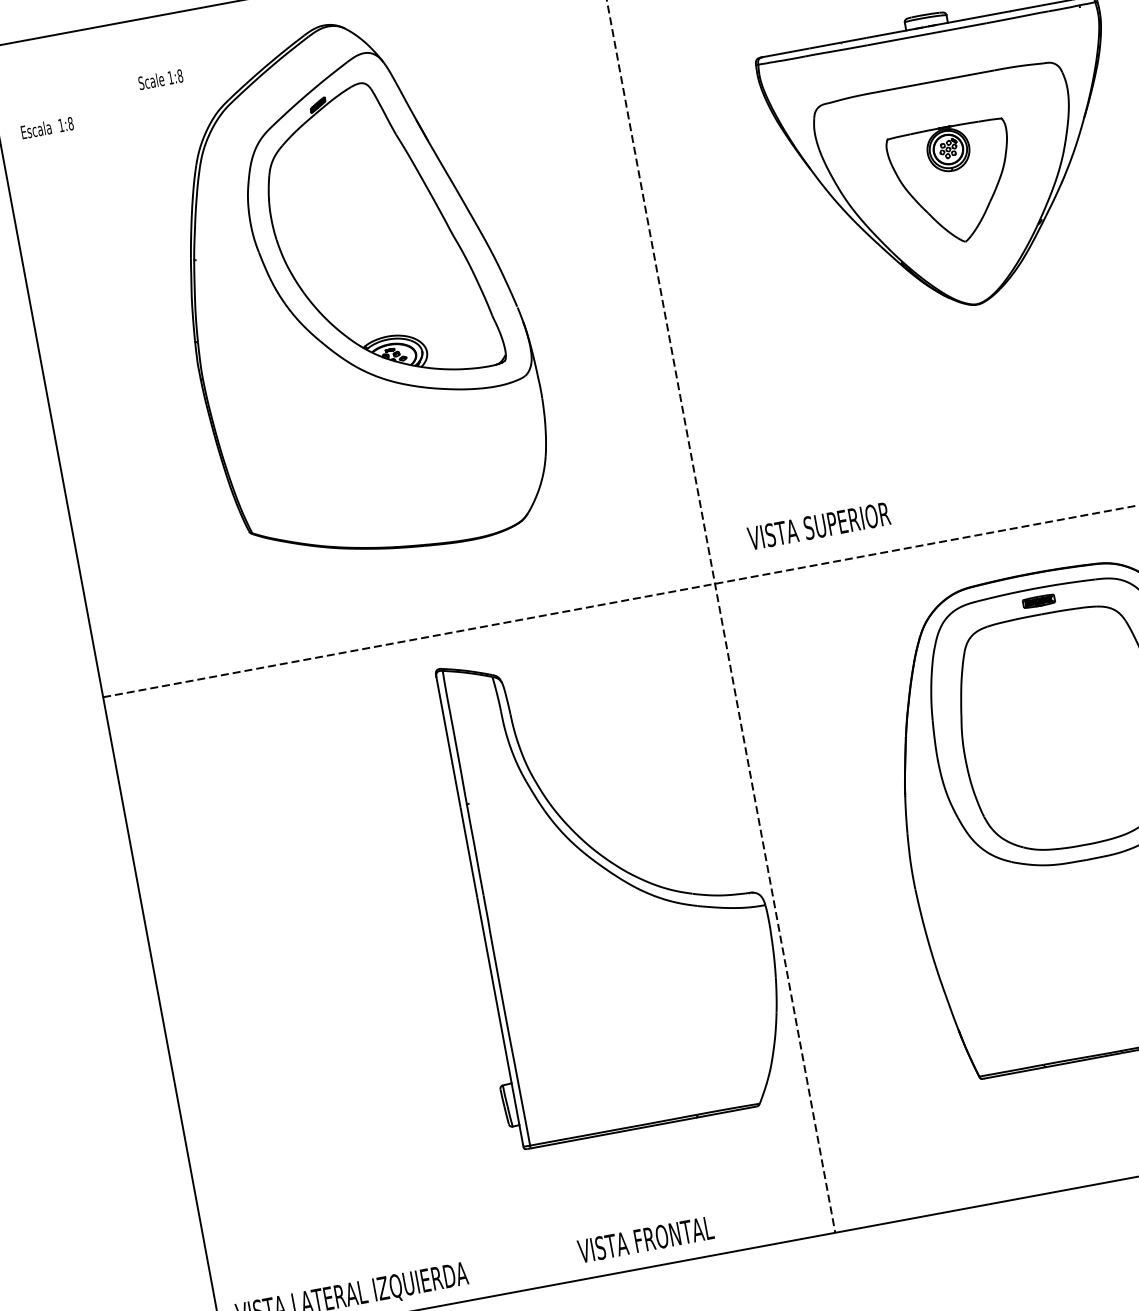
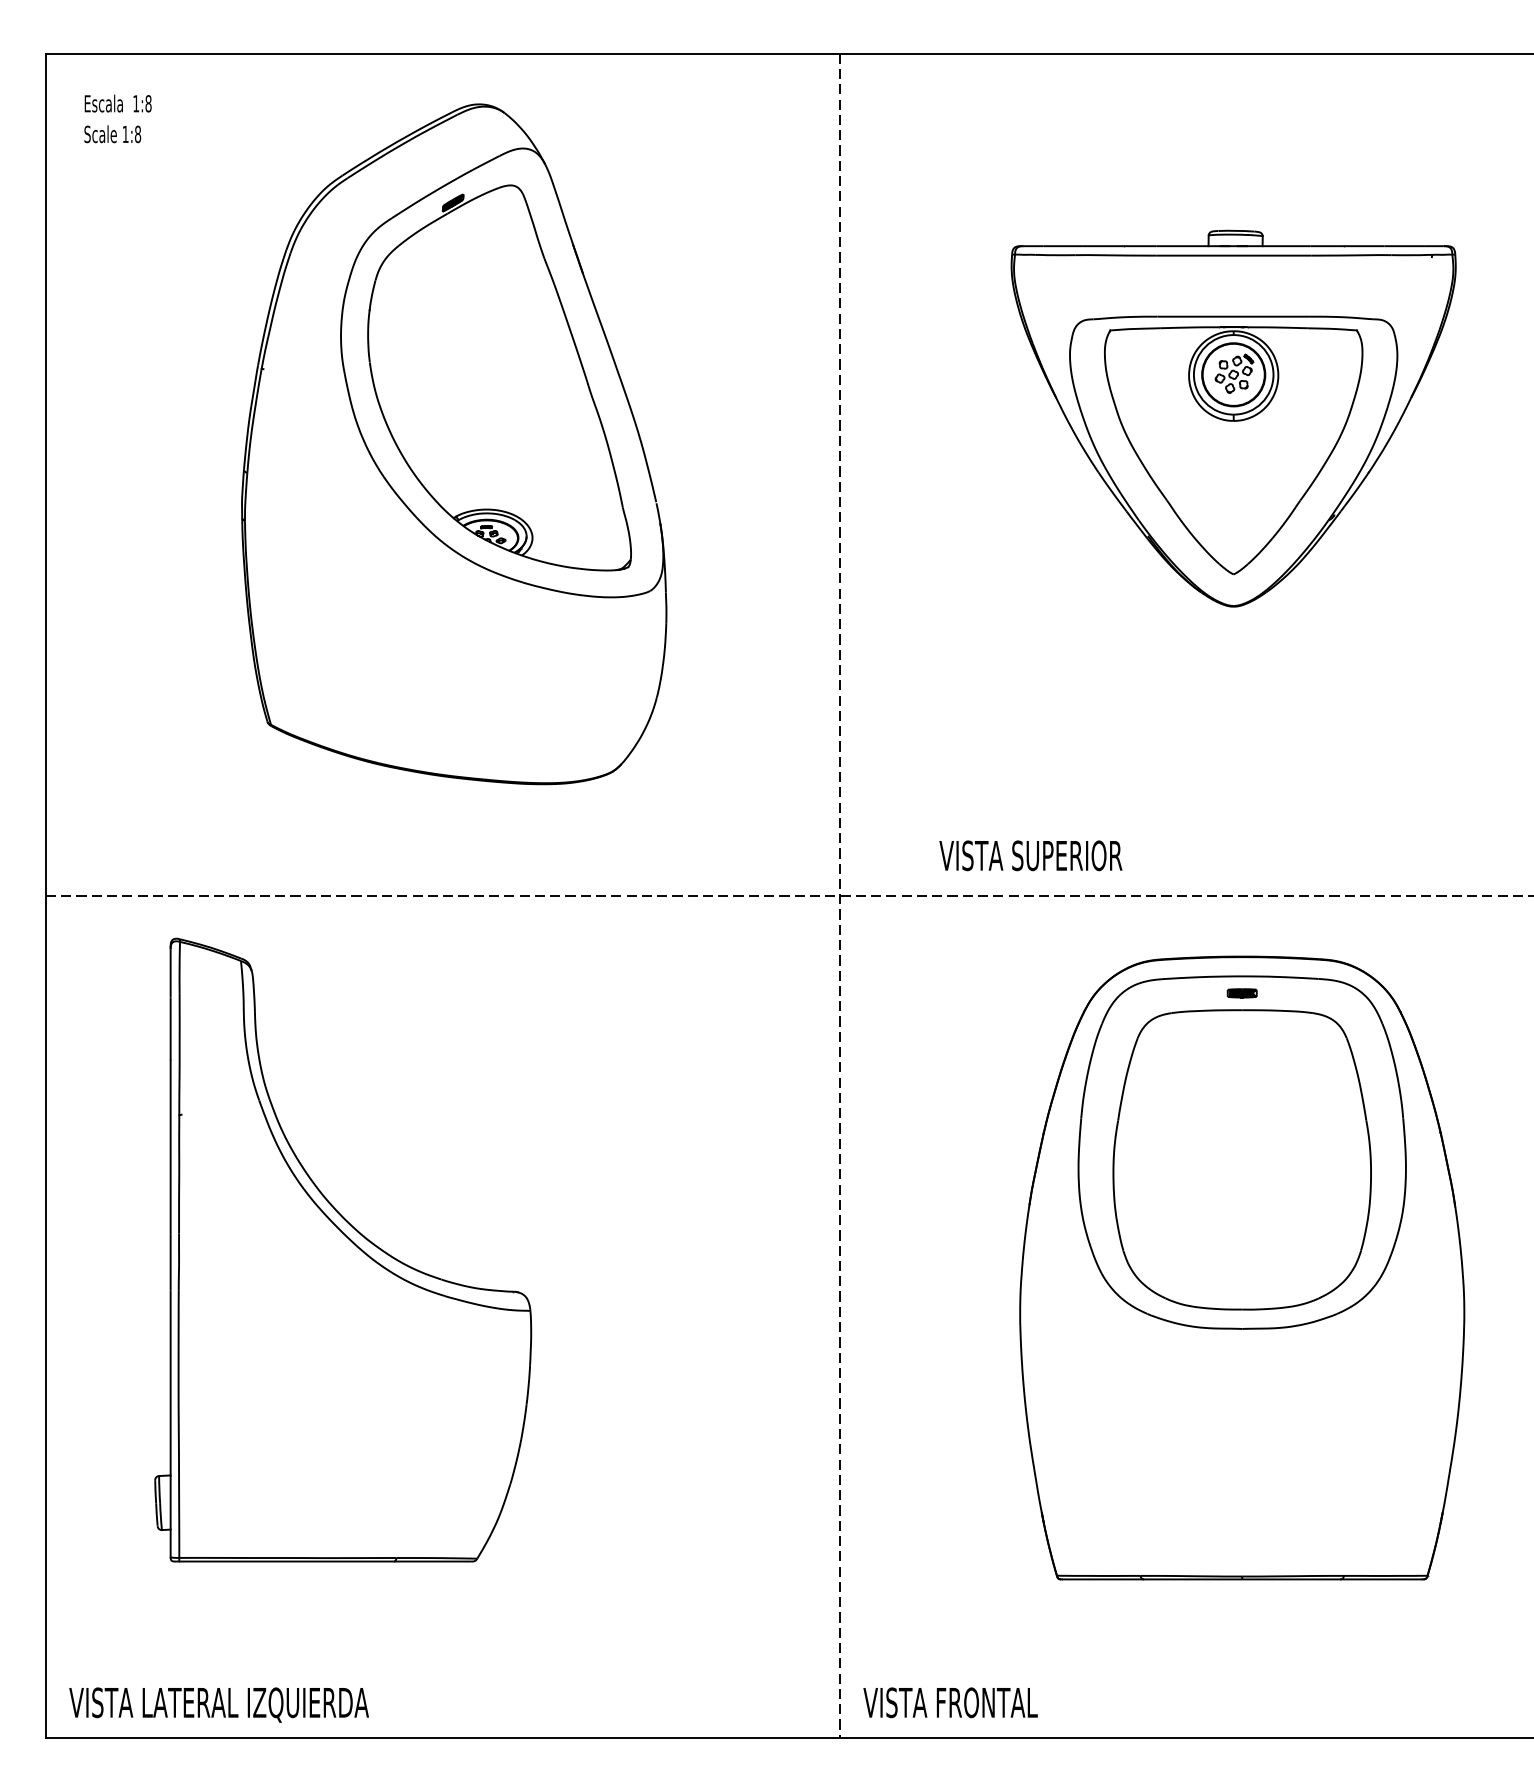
text: (160, 79) -> (112, 134), moved
text: (46, 127) -> (117, 103), moved
part: (954, 184) -> (1233, 450), size x1.67
text: (818, 526) -> (1030, 855), moved
part: (1038, 601) -> (1241, 993), size x0.71
part: (612, 884) -> (343, 1249), moved
text: (645, 1239) -> (950, 1702), moved

